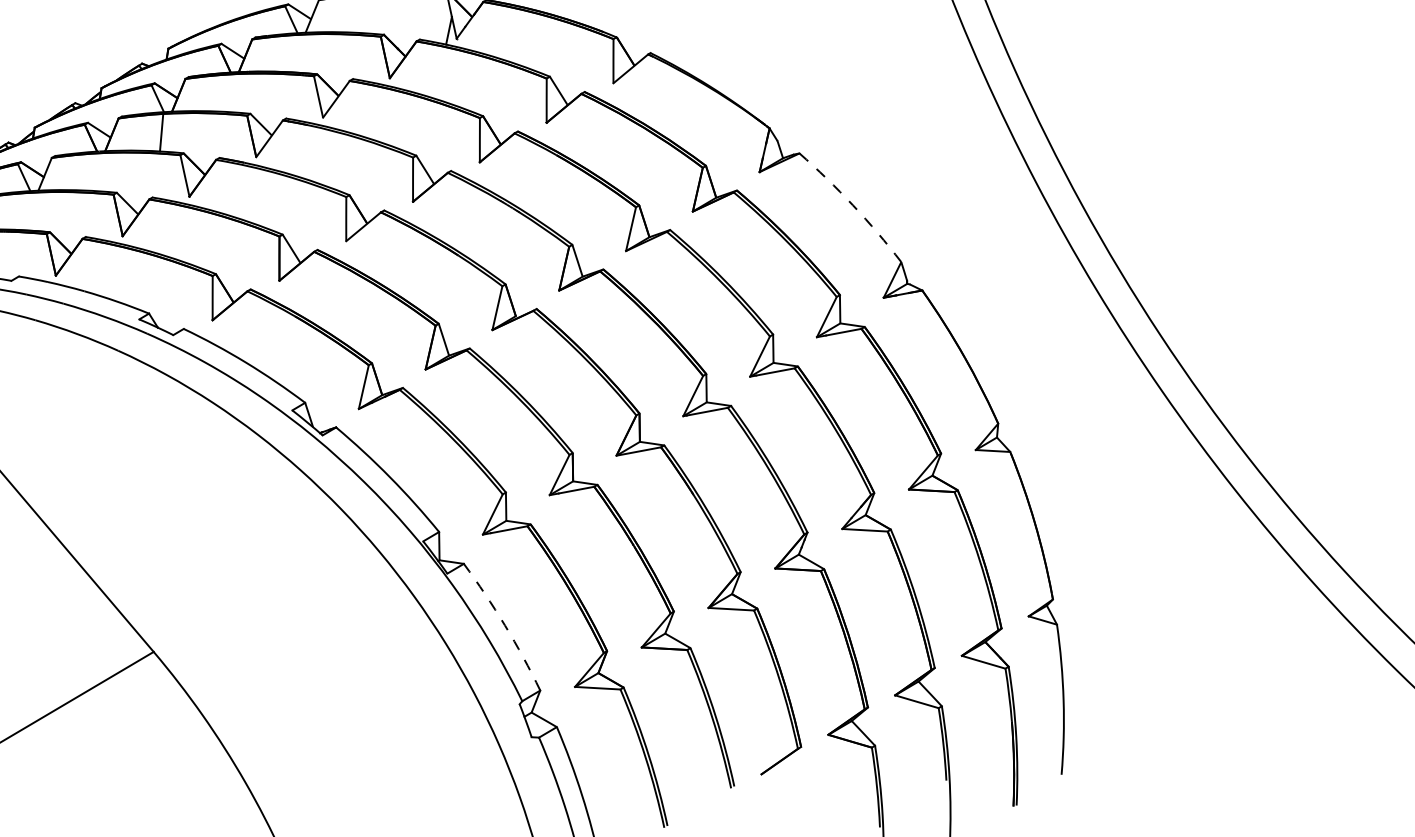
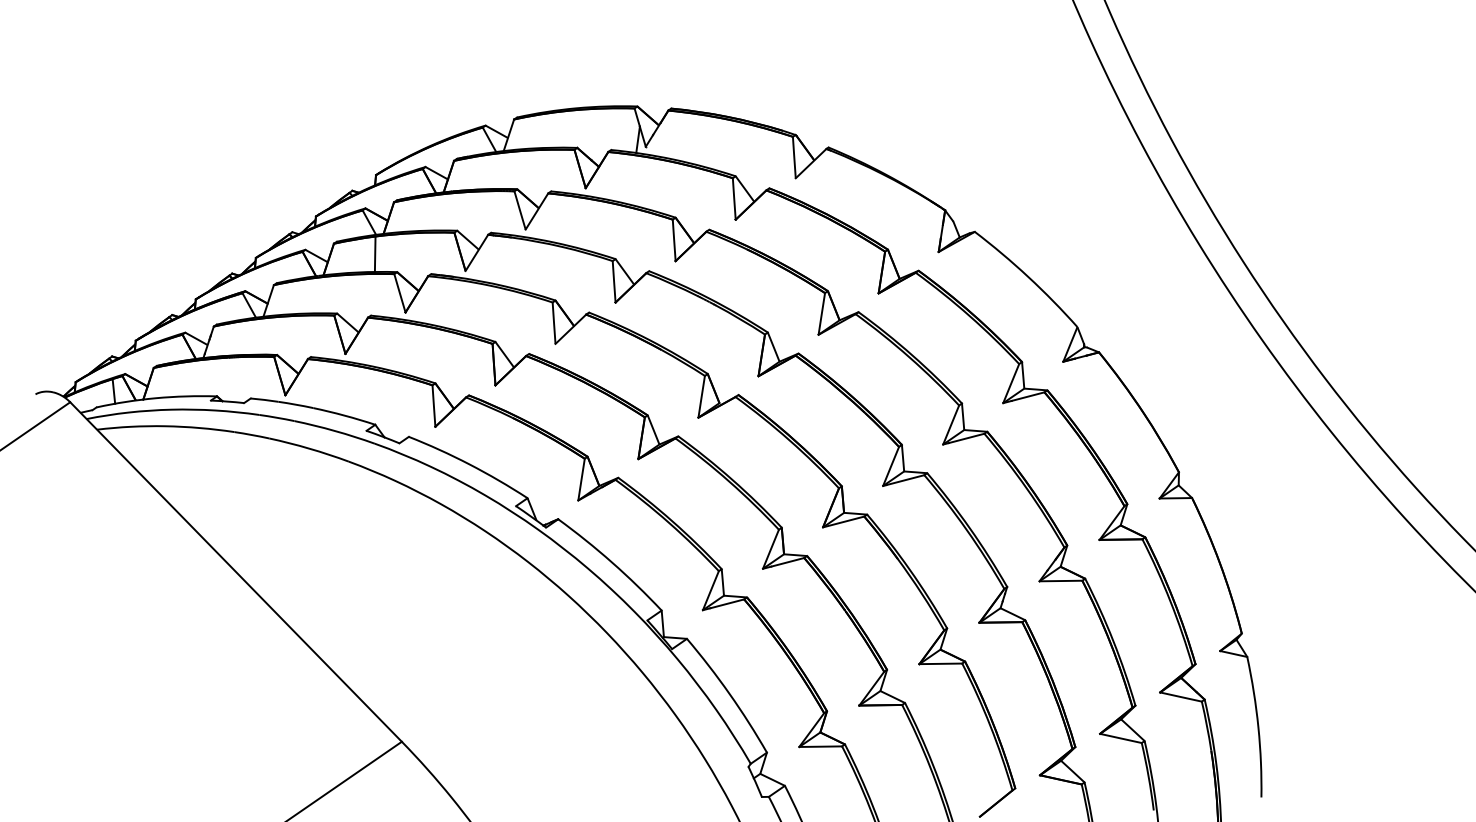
arc: (853, 205) -> (1028, 277), dashed -> solid
arc: (504, 625) -> (729, 693), dashed -> solid

